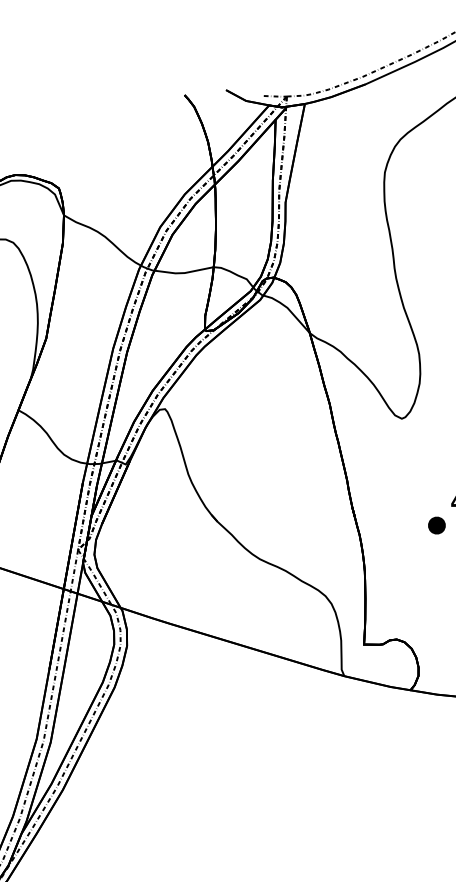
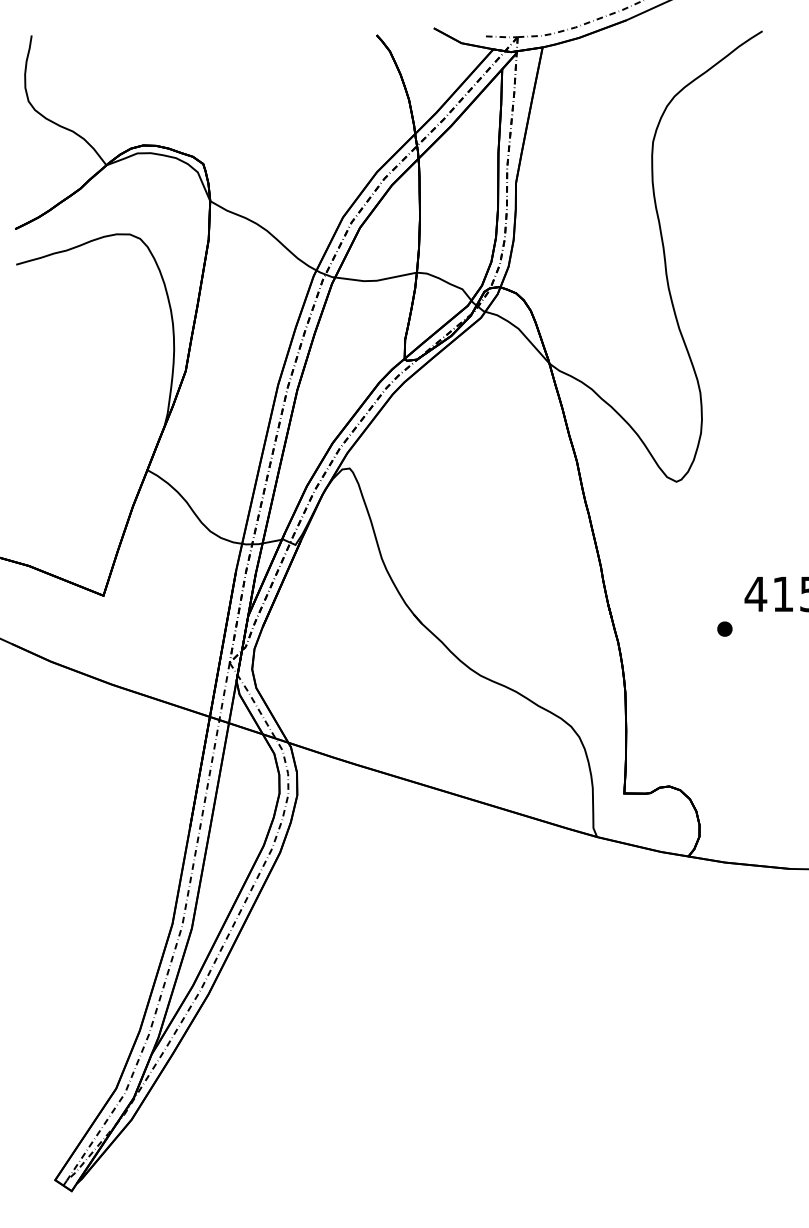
part: (436, 525) -> (724, 628), size x0.62

